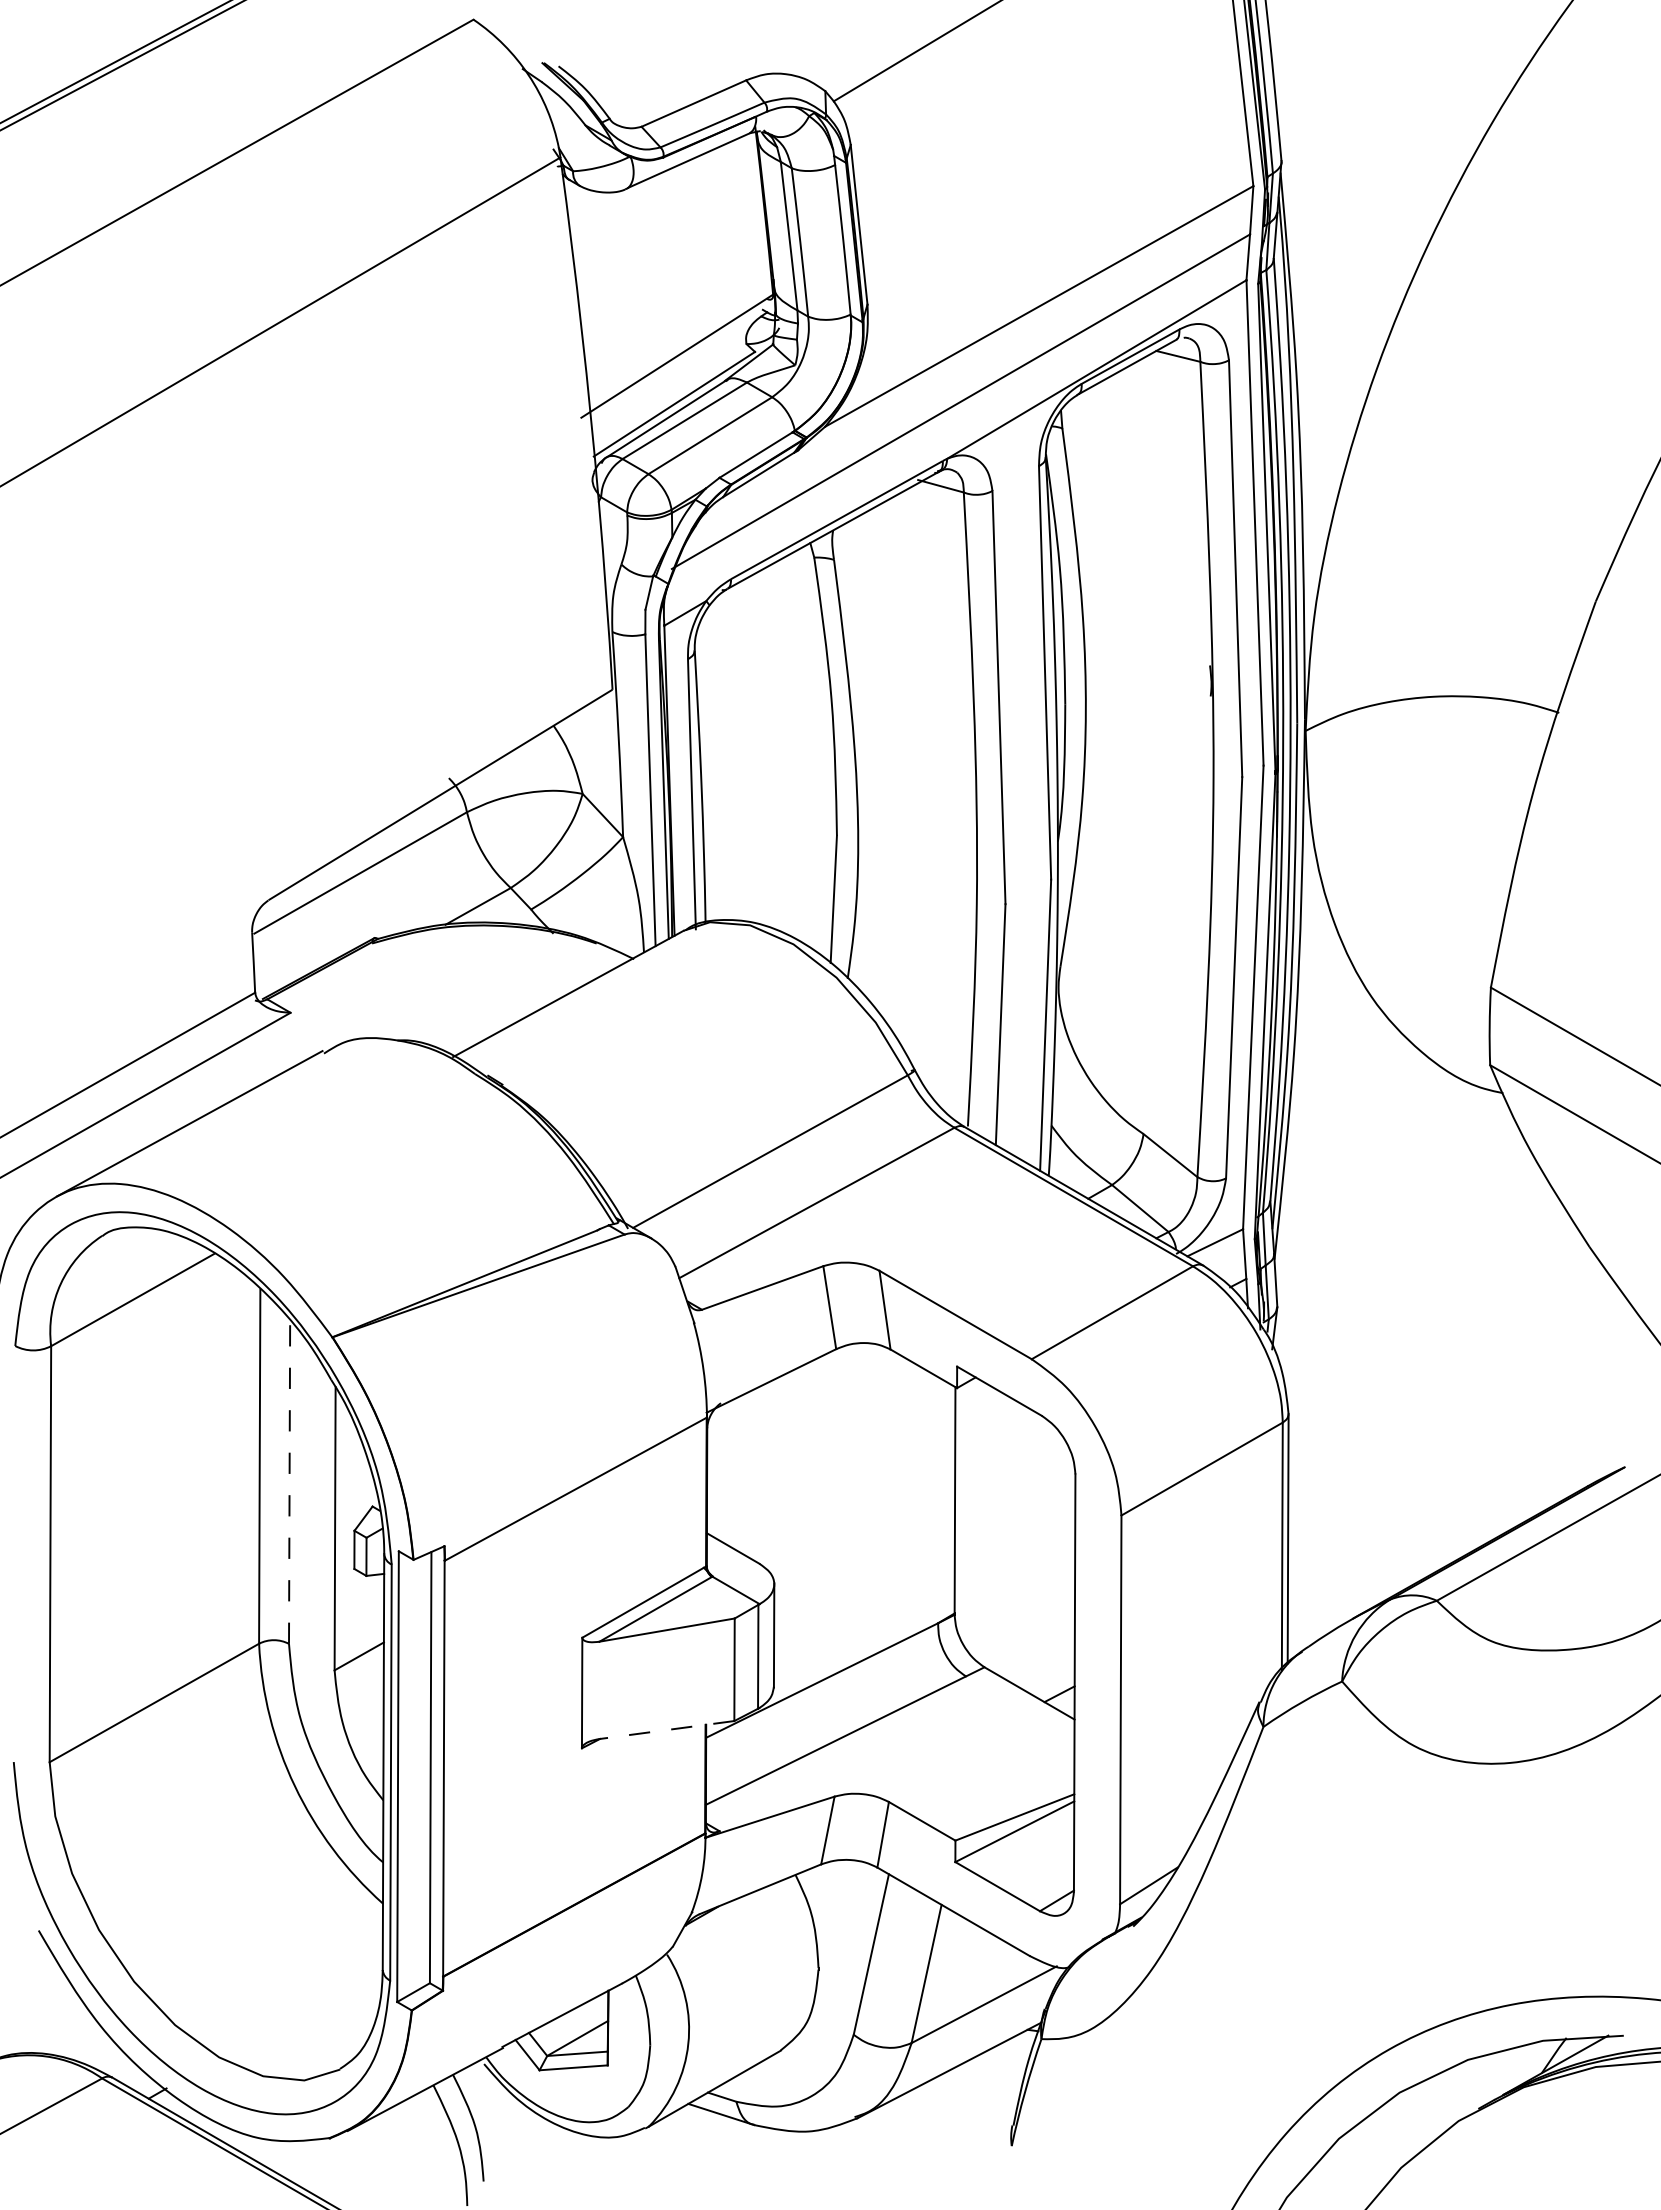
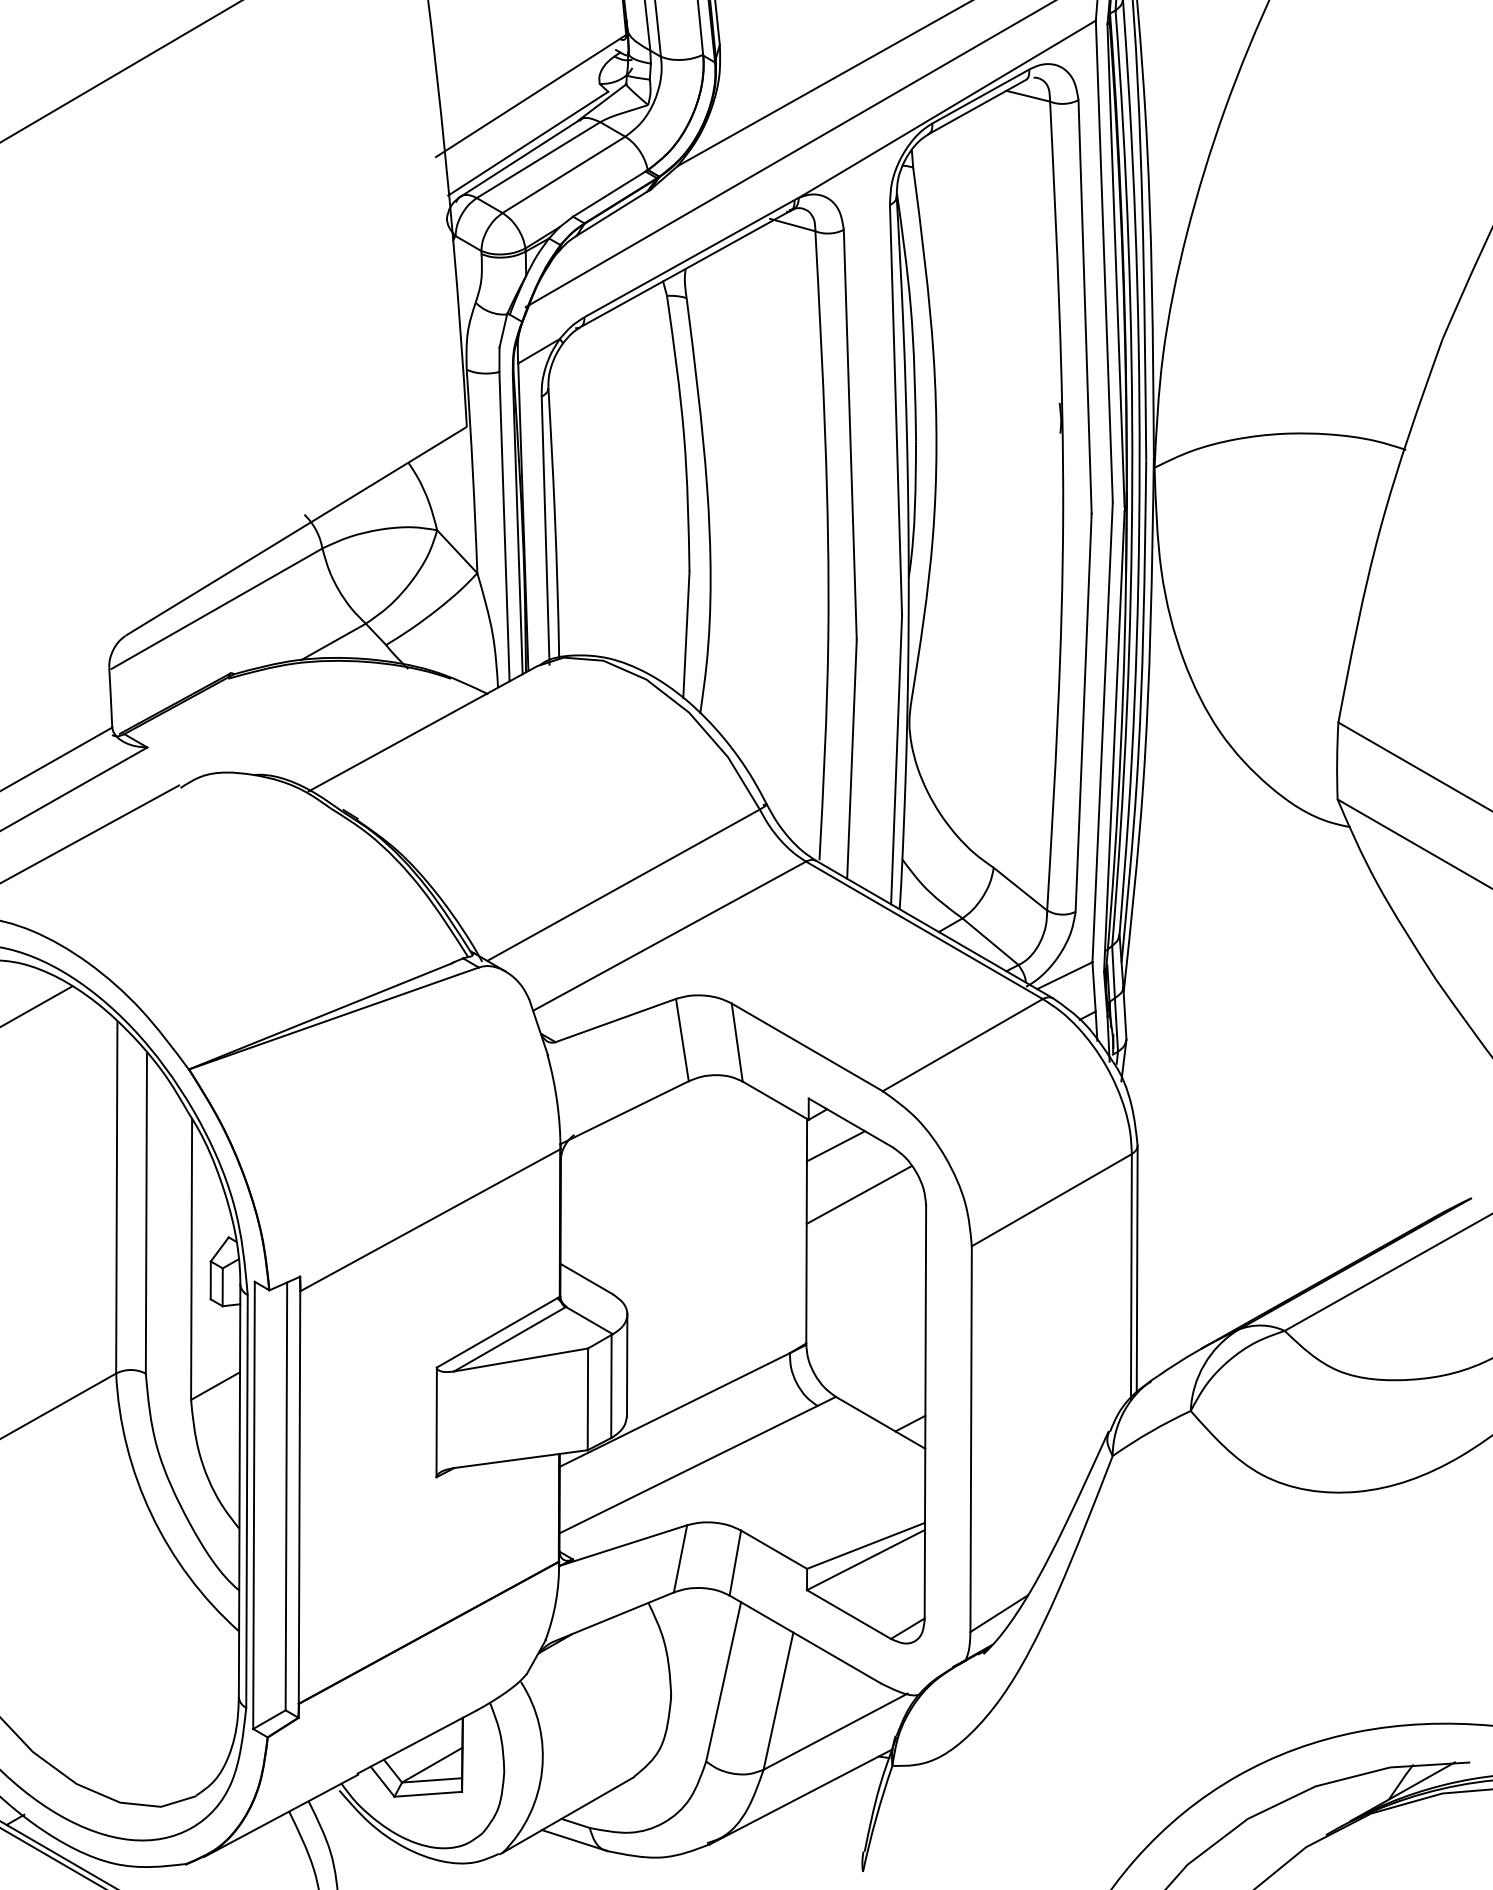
line: (984, 1414) -> (835, 1146), added
line: (1007, 1463) -> (858, 1194), added
line: (289, 1482) -> (146, 1213), dashed -> solid
line: (666, 1730) -> (520, 1459), dashed -> solid

